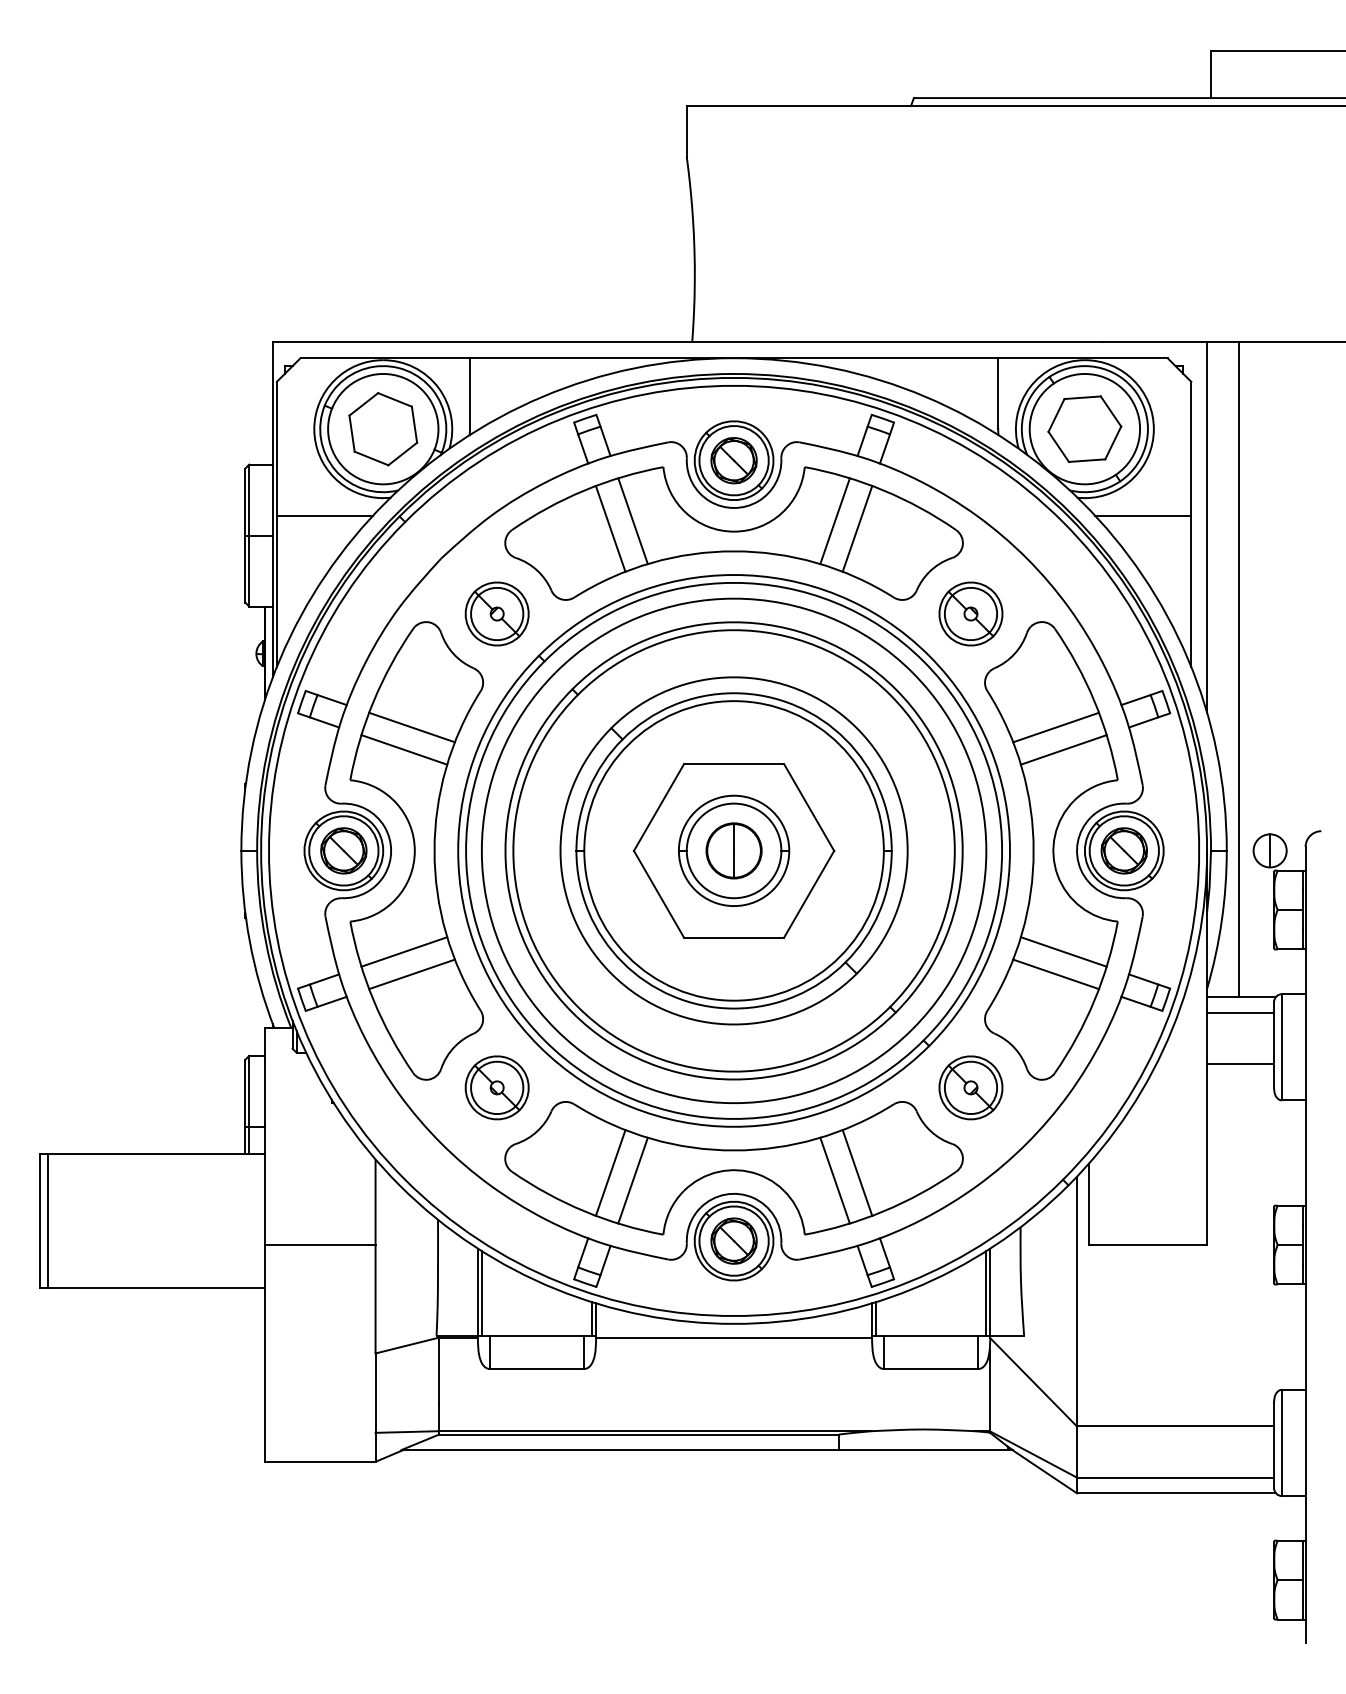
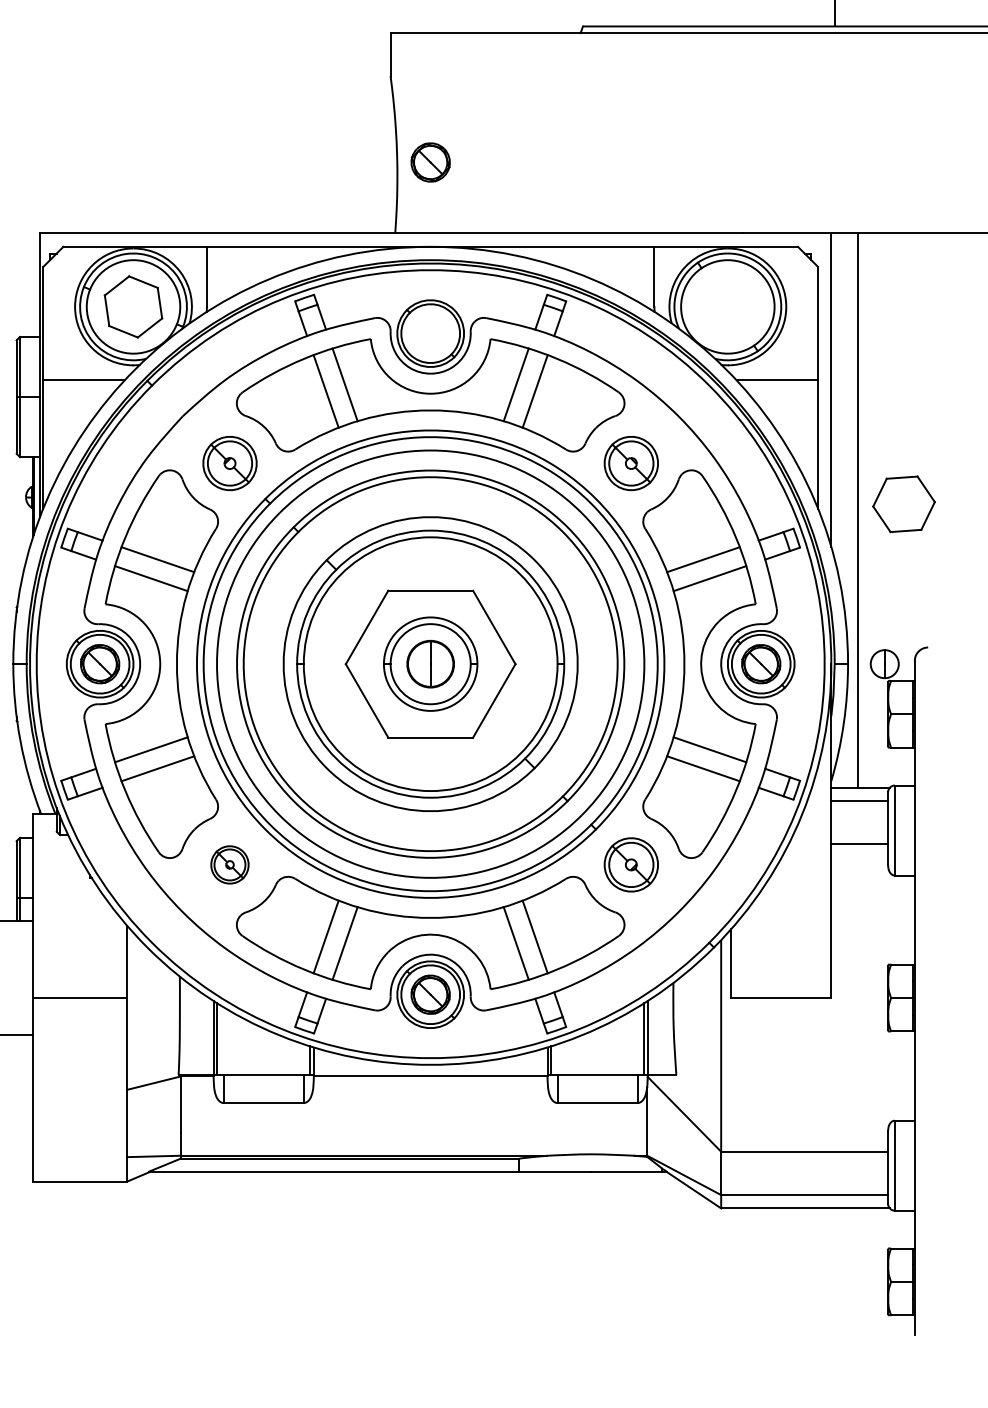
part: (1084, 428) -> (903, 503), moved
part: (733, 460) -> (430, 162), moved
part: (496, 1087) -> (229, 864), size x0.7

